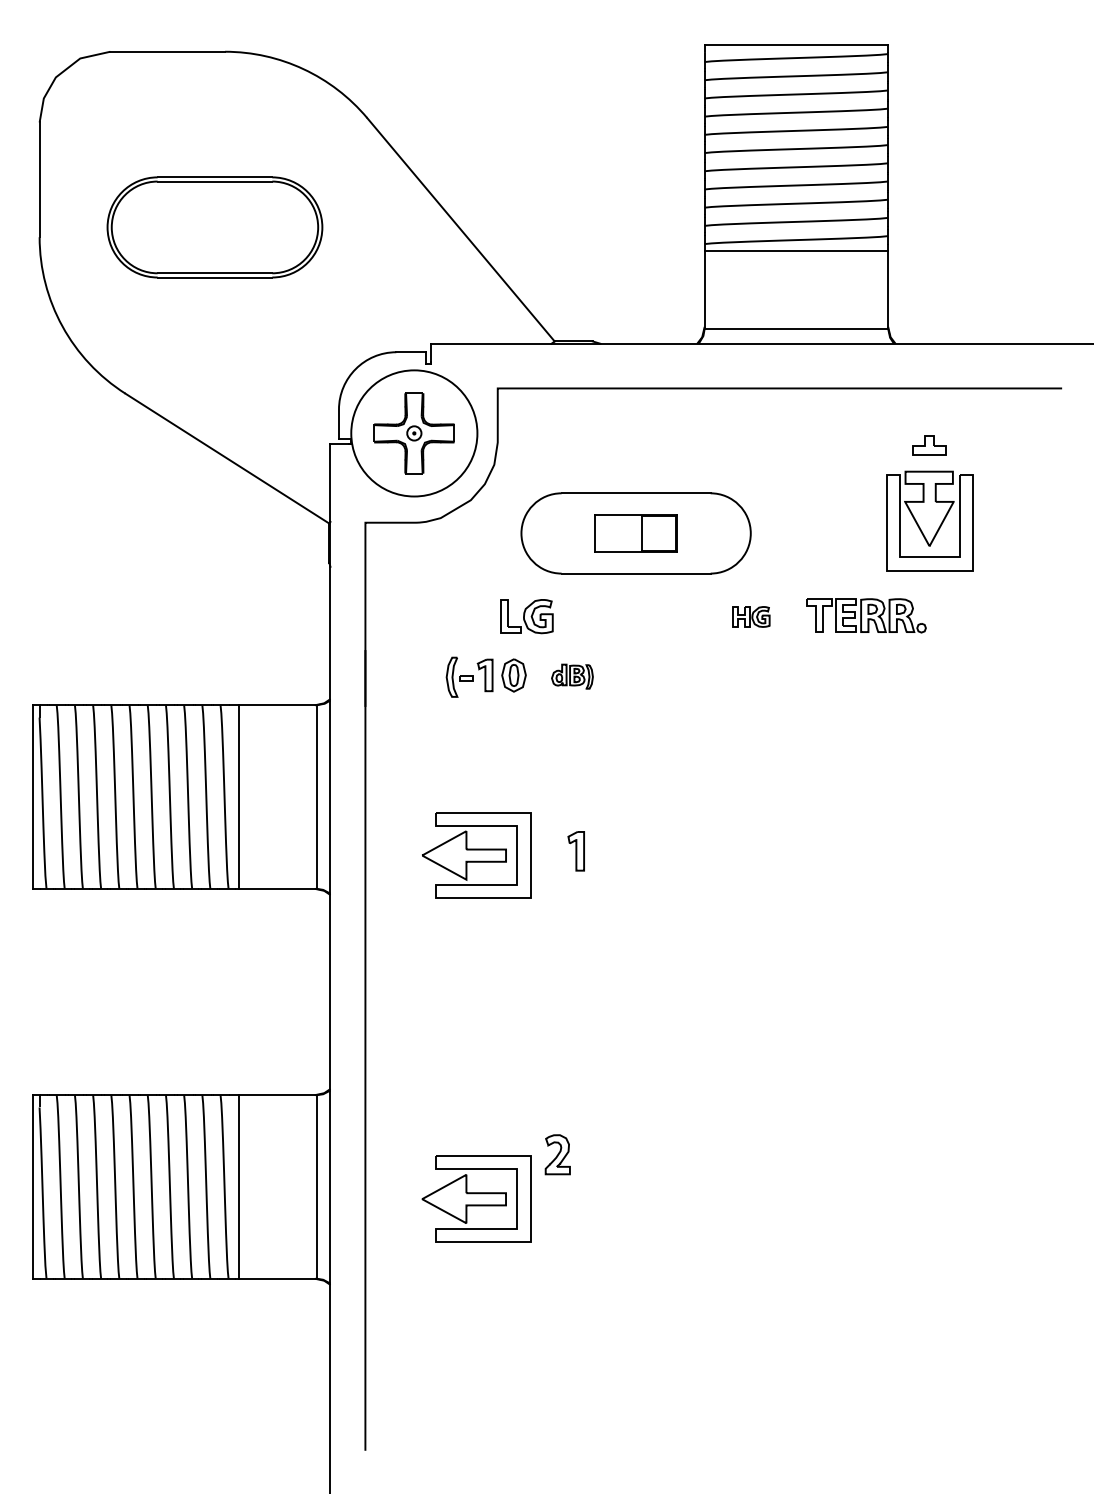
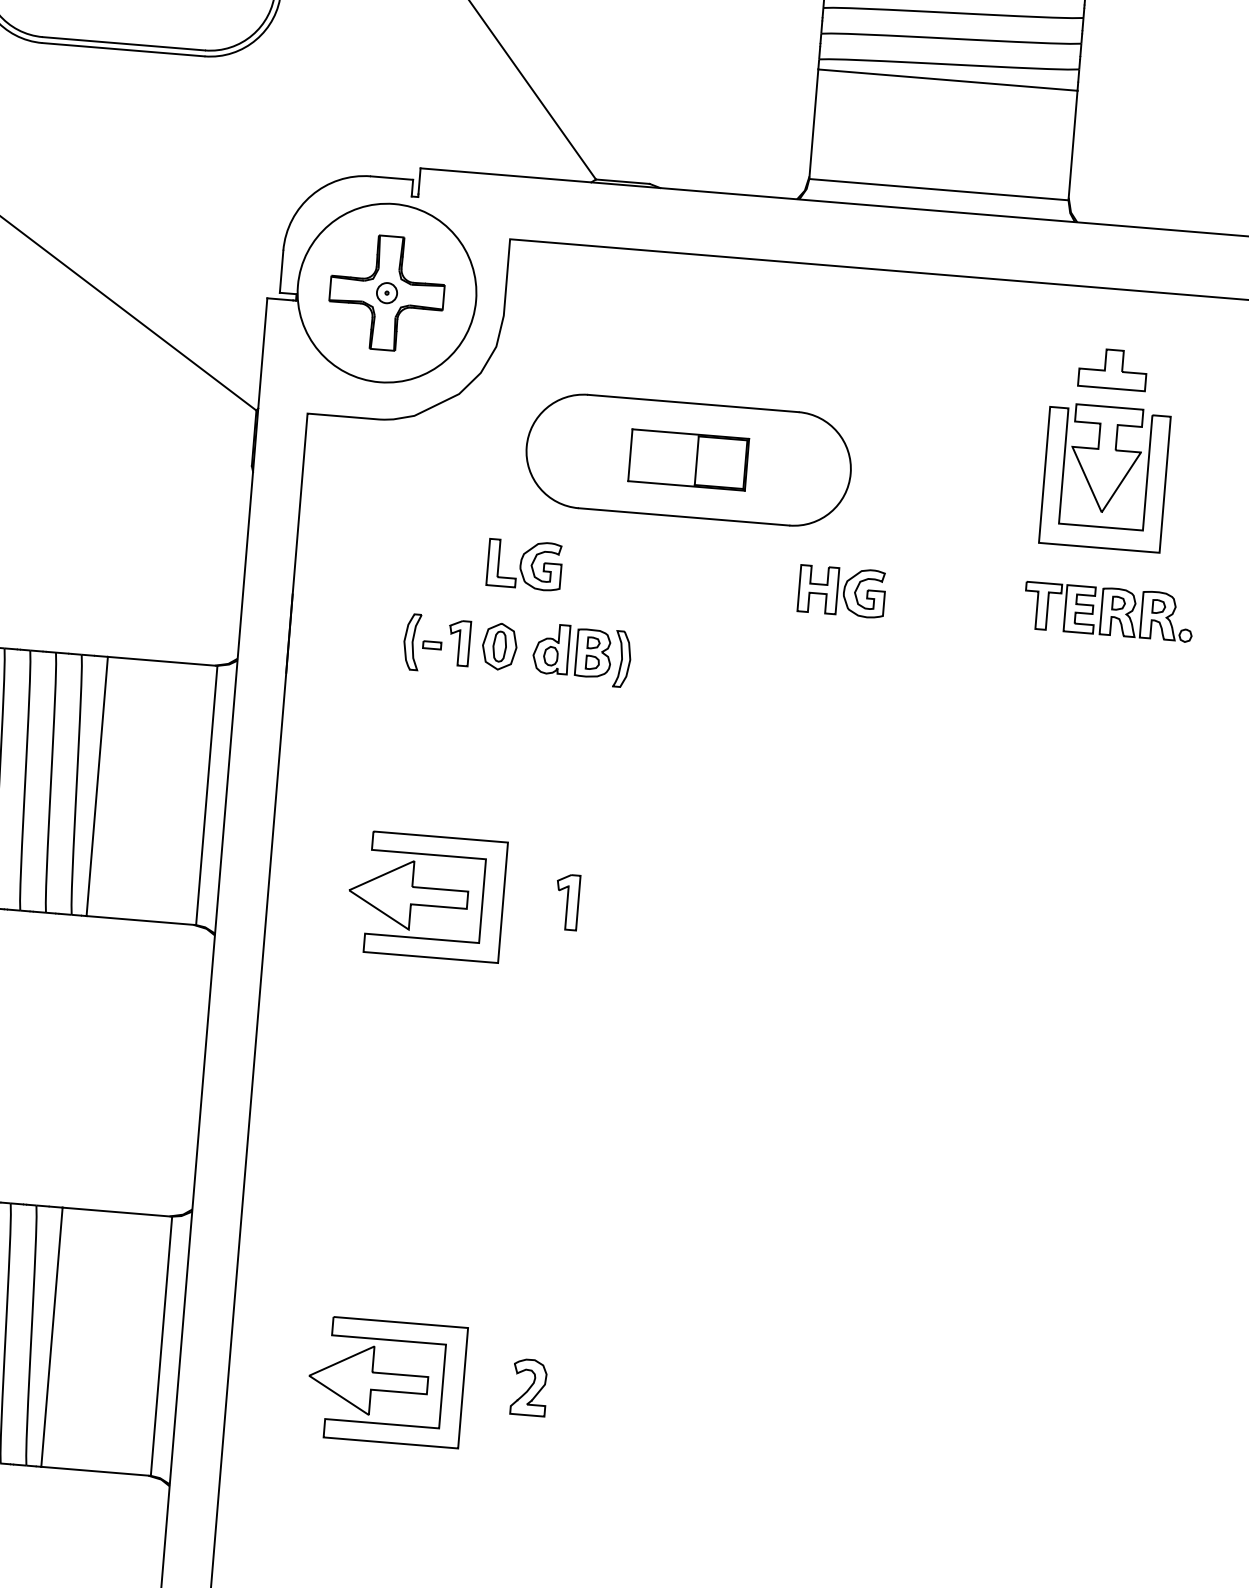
part: (929, 444) -> (1113, 368), size x1.43
part: (866, 615) -> (1109, 611), moved
part: (751, 616) -> (842, 590), size x1.67
part: (572, 676) -> (582, 654), size x1.67
part: (557, 1154) -> (529, 1387), moved

